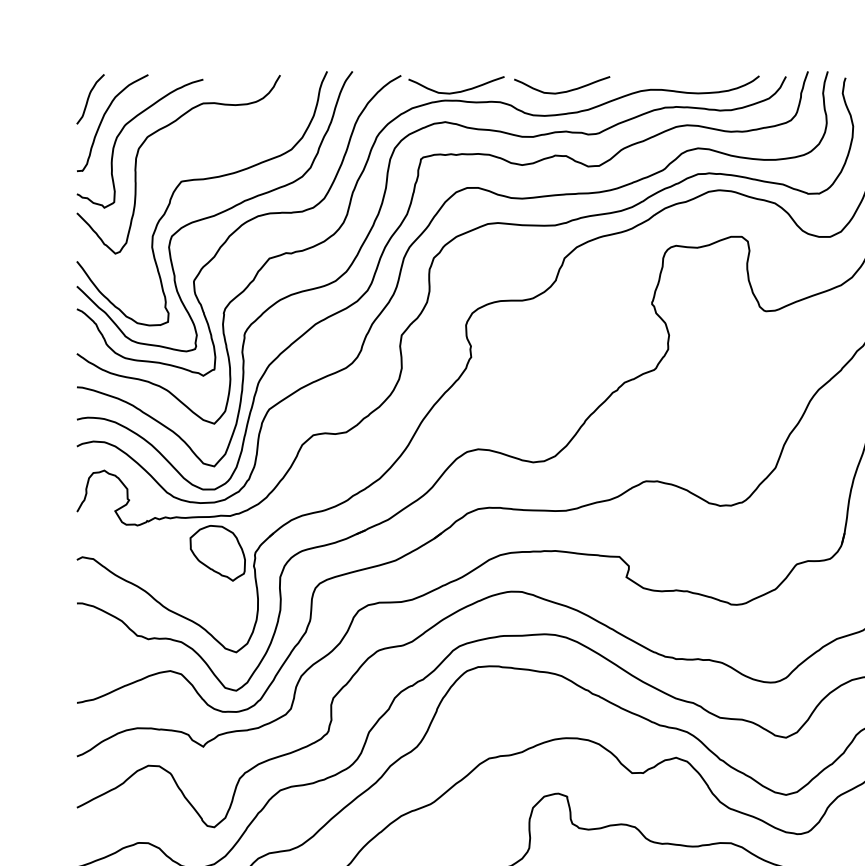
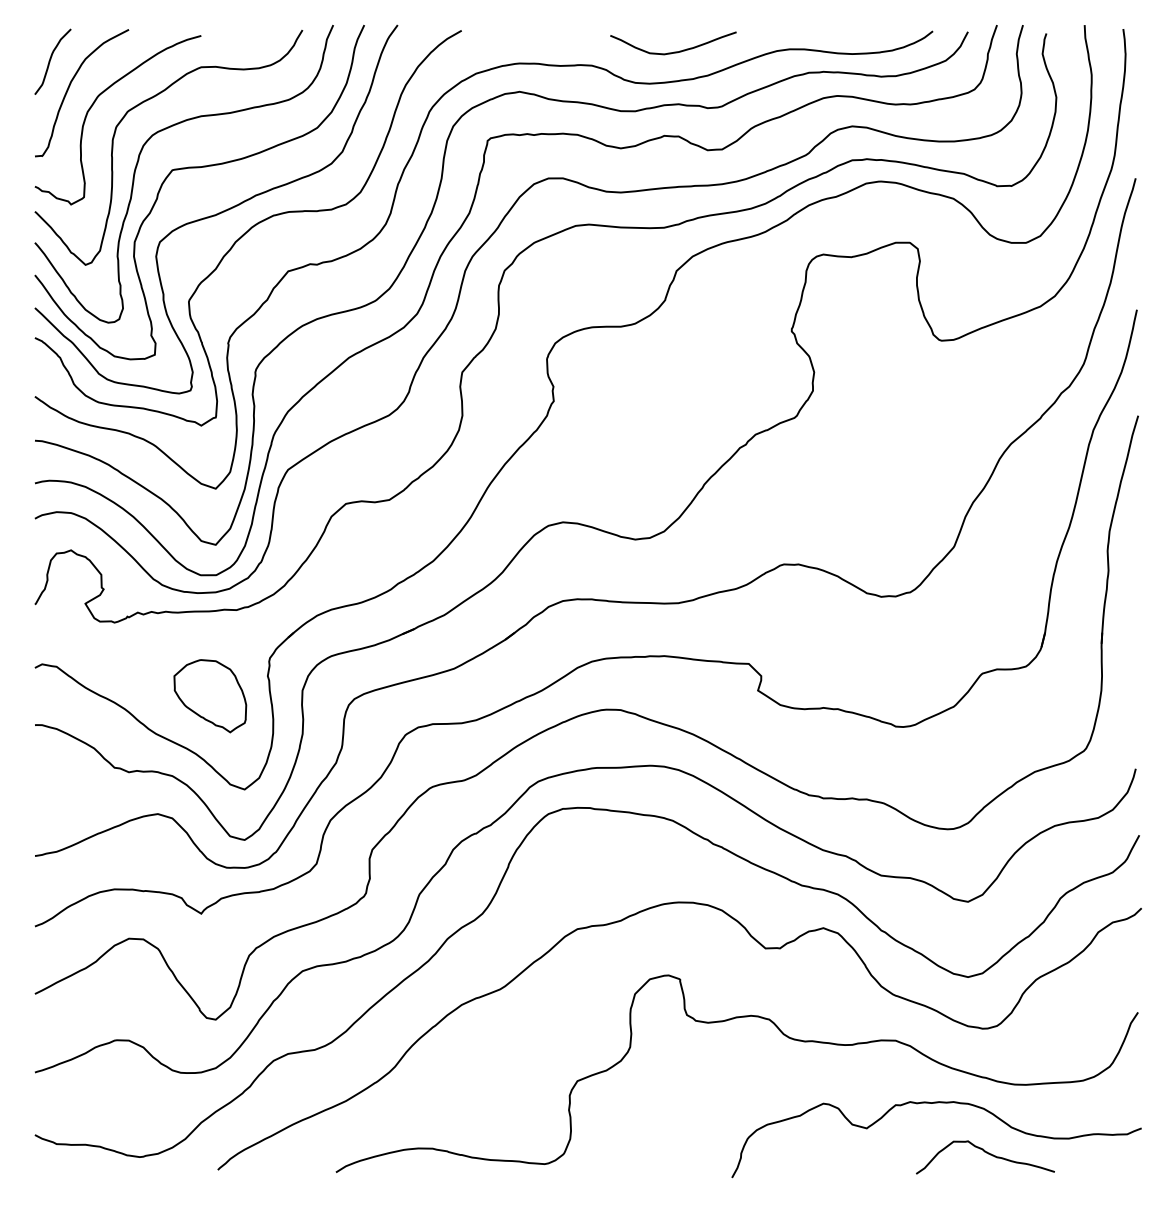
curve: (457, 91) -> (535, 51), removed
curve: (156, 174) -> (139, 160), added
part: (217, 553) -> (210, 696), moved

